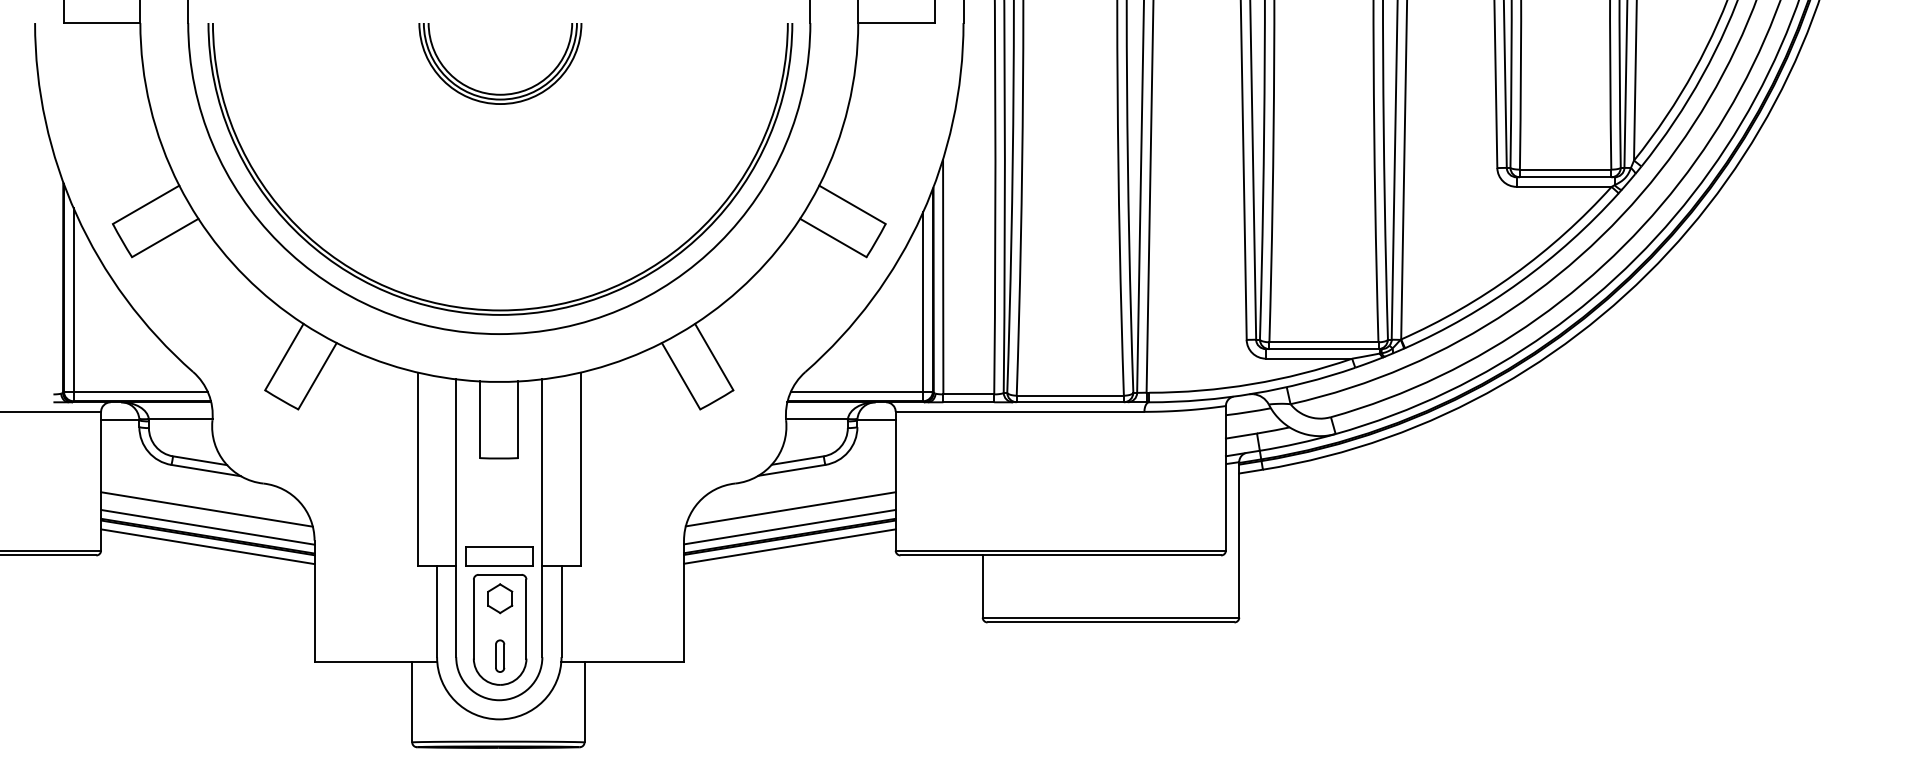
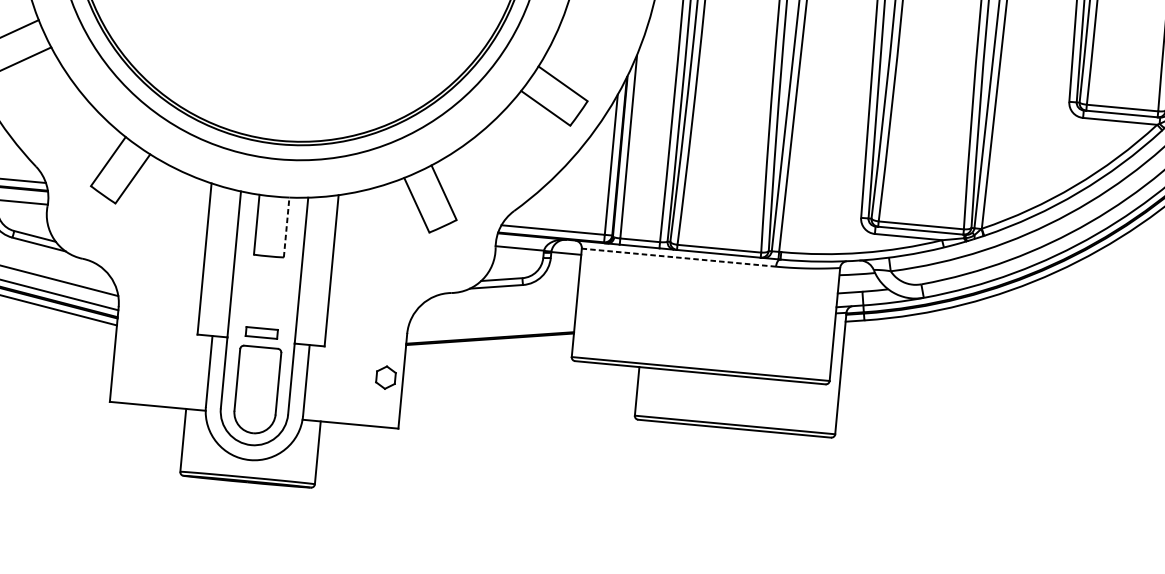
line: (1019, 411) -> (678, 257), solid -> dashed
line: (518, 419) -> (286, 227), solid -> dashed
line: (790, 509) -> (492, 317), removed
line: (789, 526) -> (490, 330), removed
line: (789, 546) -> (489, 346), removed
part: (499, 556) -> (261, 332), size x0.6
part: (500, 598) -> (386, 377), moved
part: (500, 655) -> (255, 410), removed

